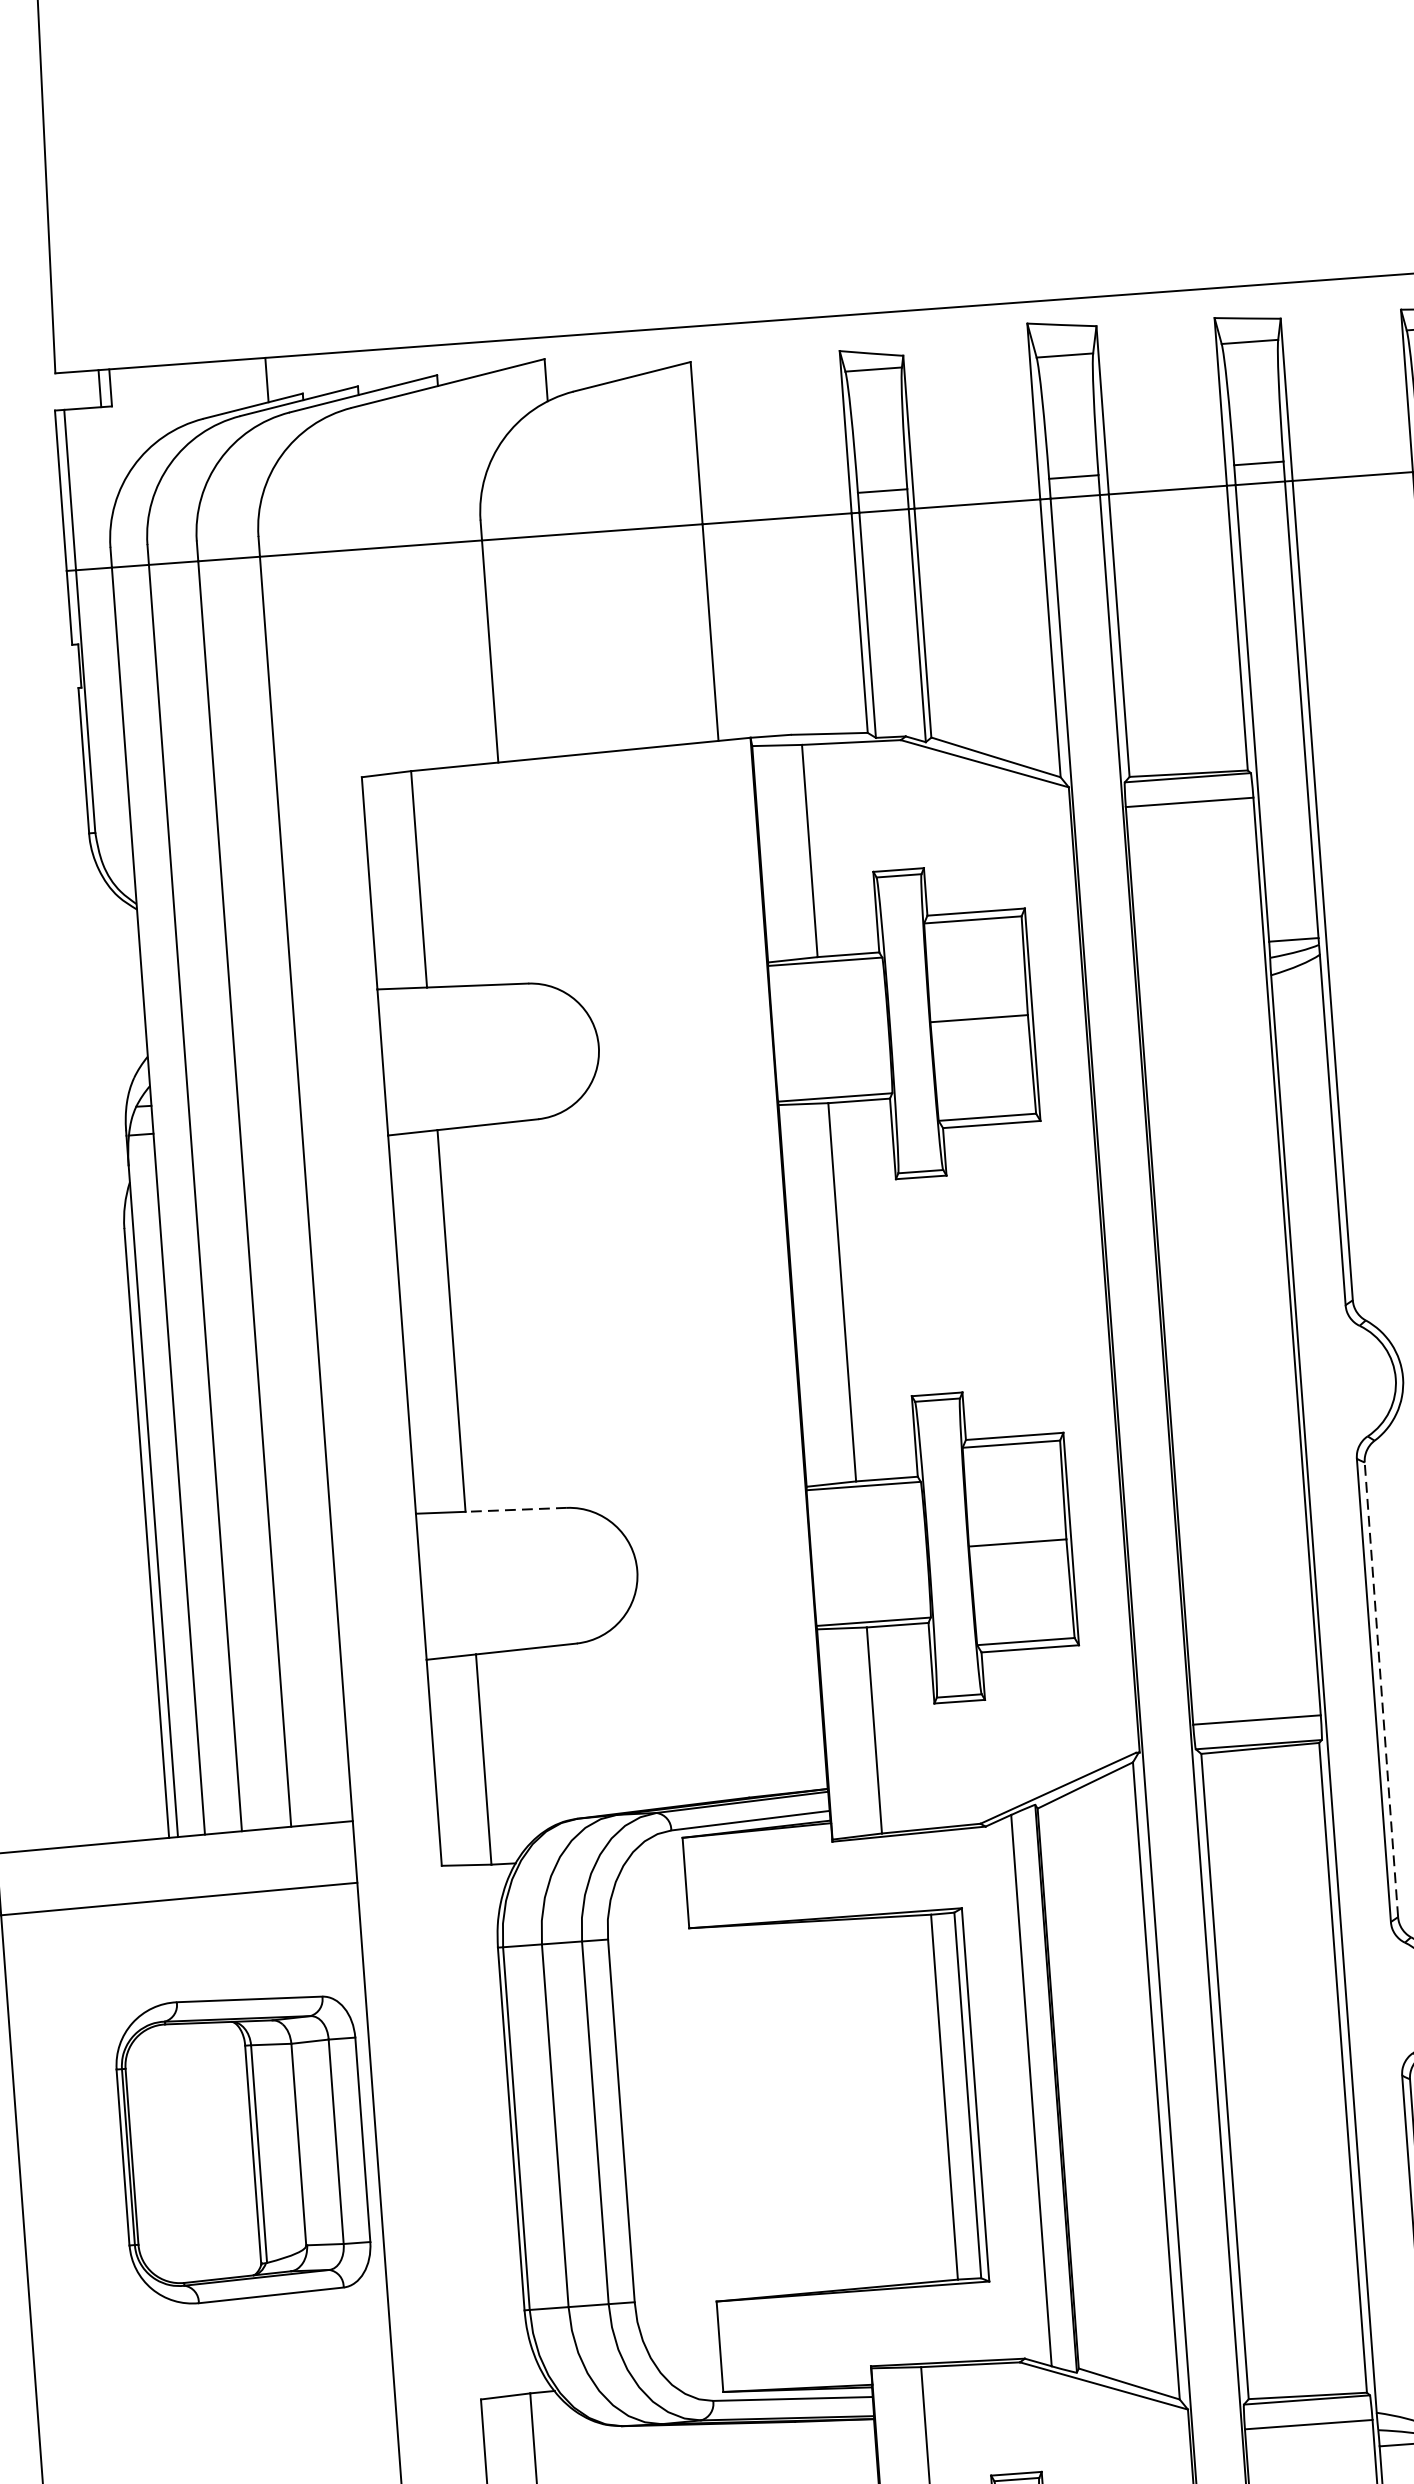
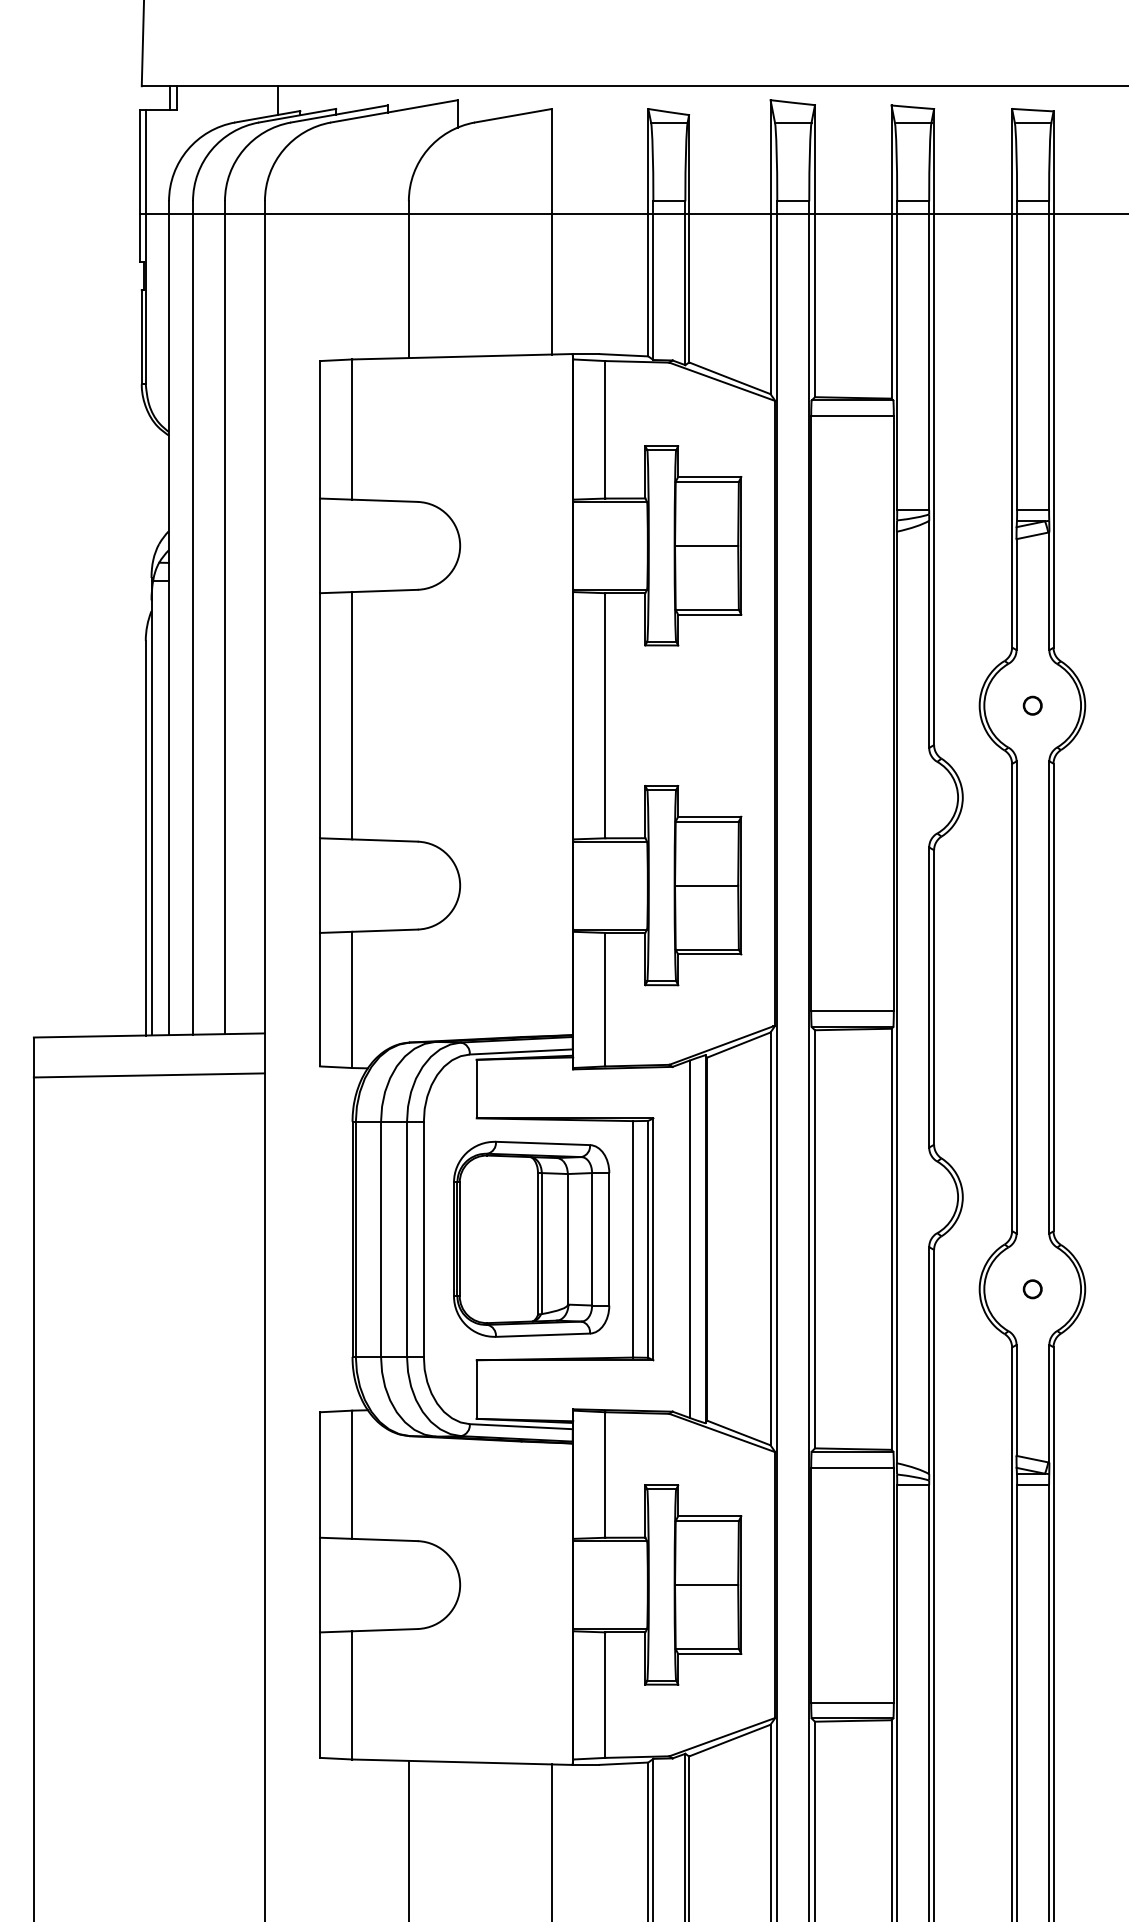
line: (515, 1509) -> (384, 840), dashed -> solid
line: (1381, 1688) -> (934, 996), dashed -> solid
part: (242, 2147) -> (531, 1238), moved

